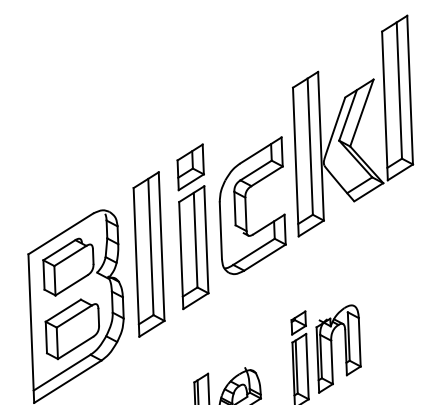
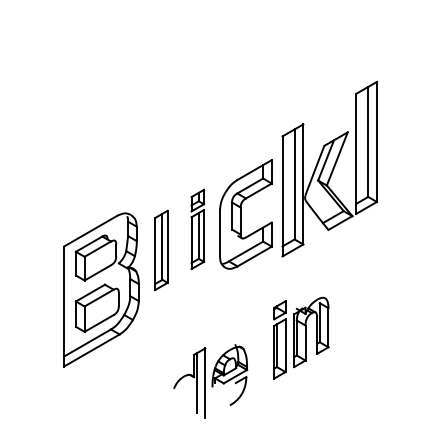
part: (352, 126) -> (329, 169), moved
part: (192, 226) -> (197, 229), size x0.6
part: (149, 254) -> (161, 250), size x0.6

